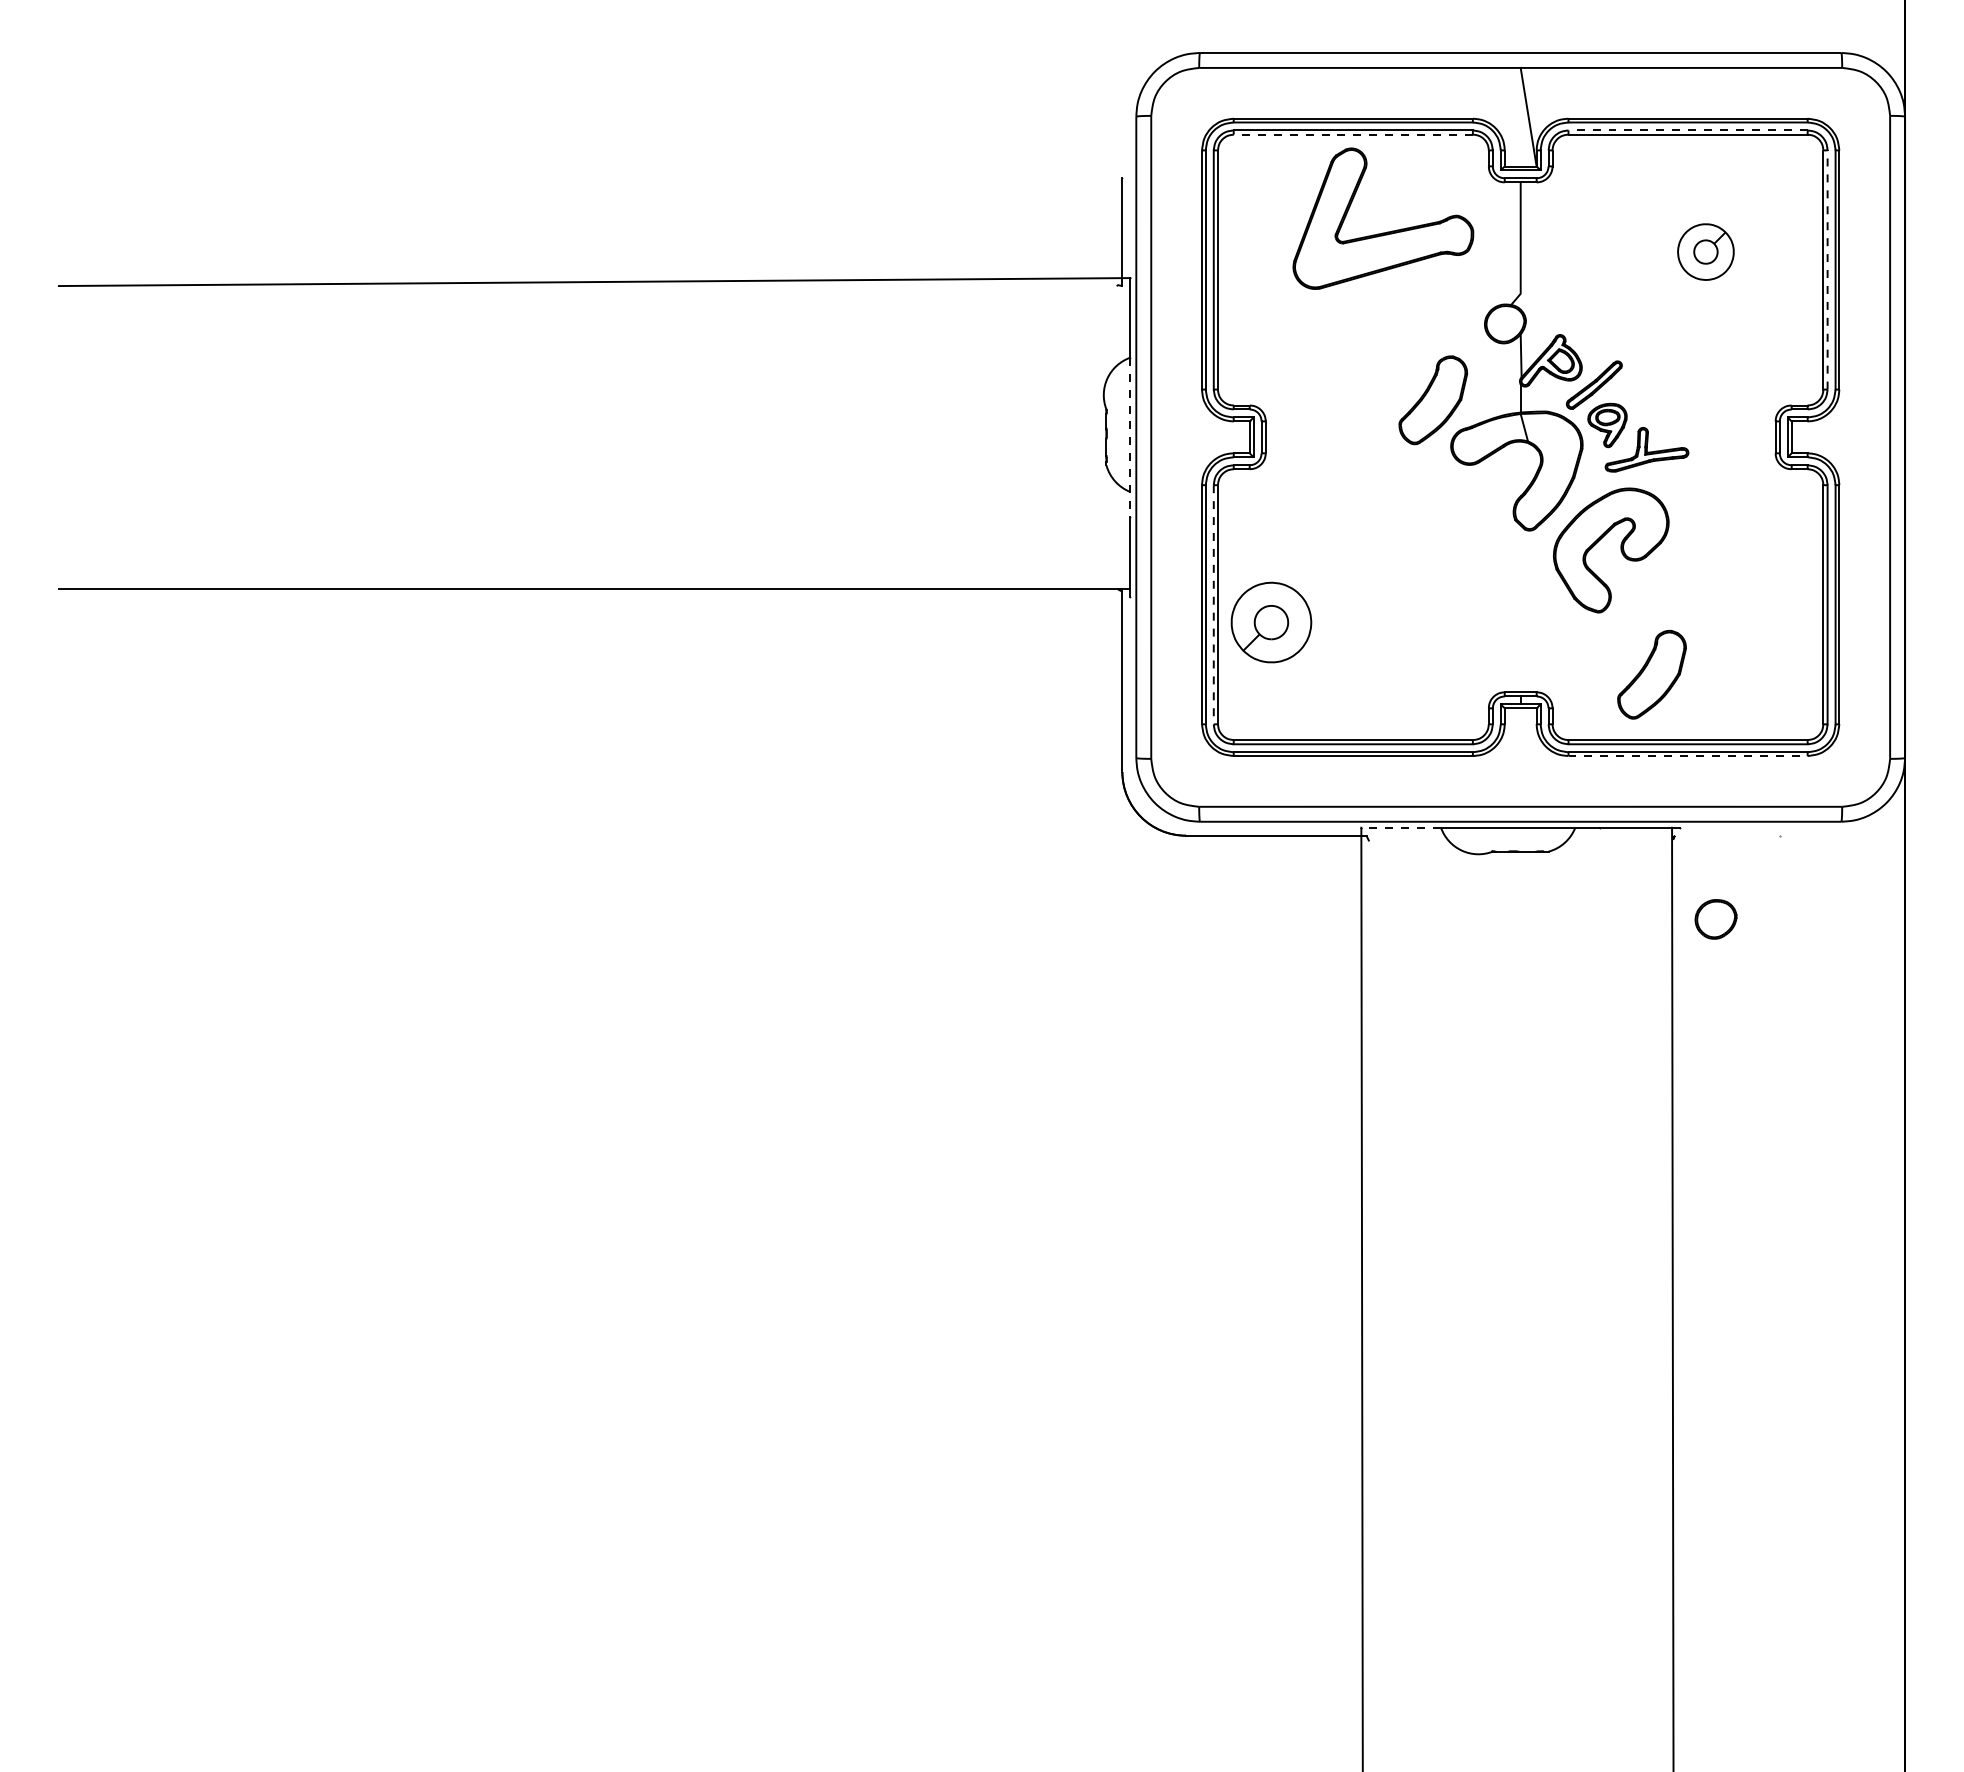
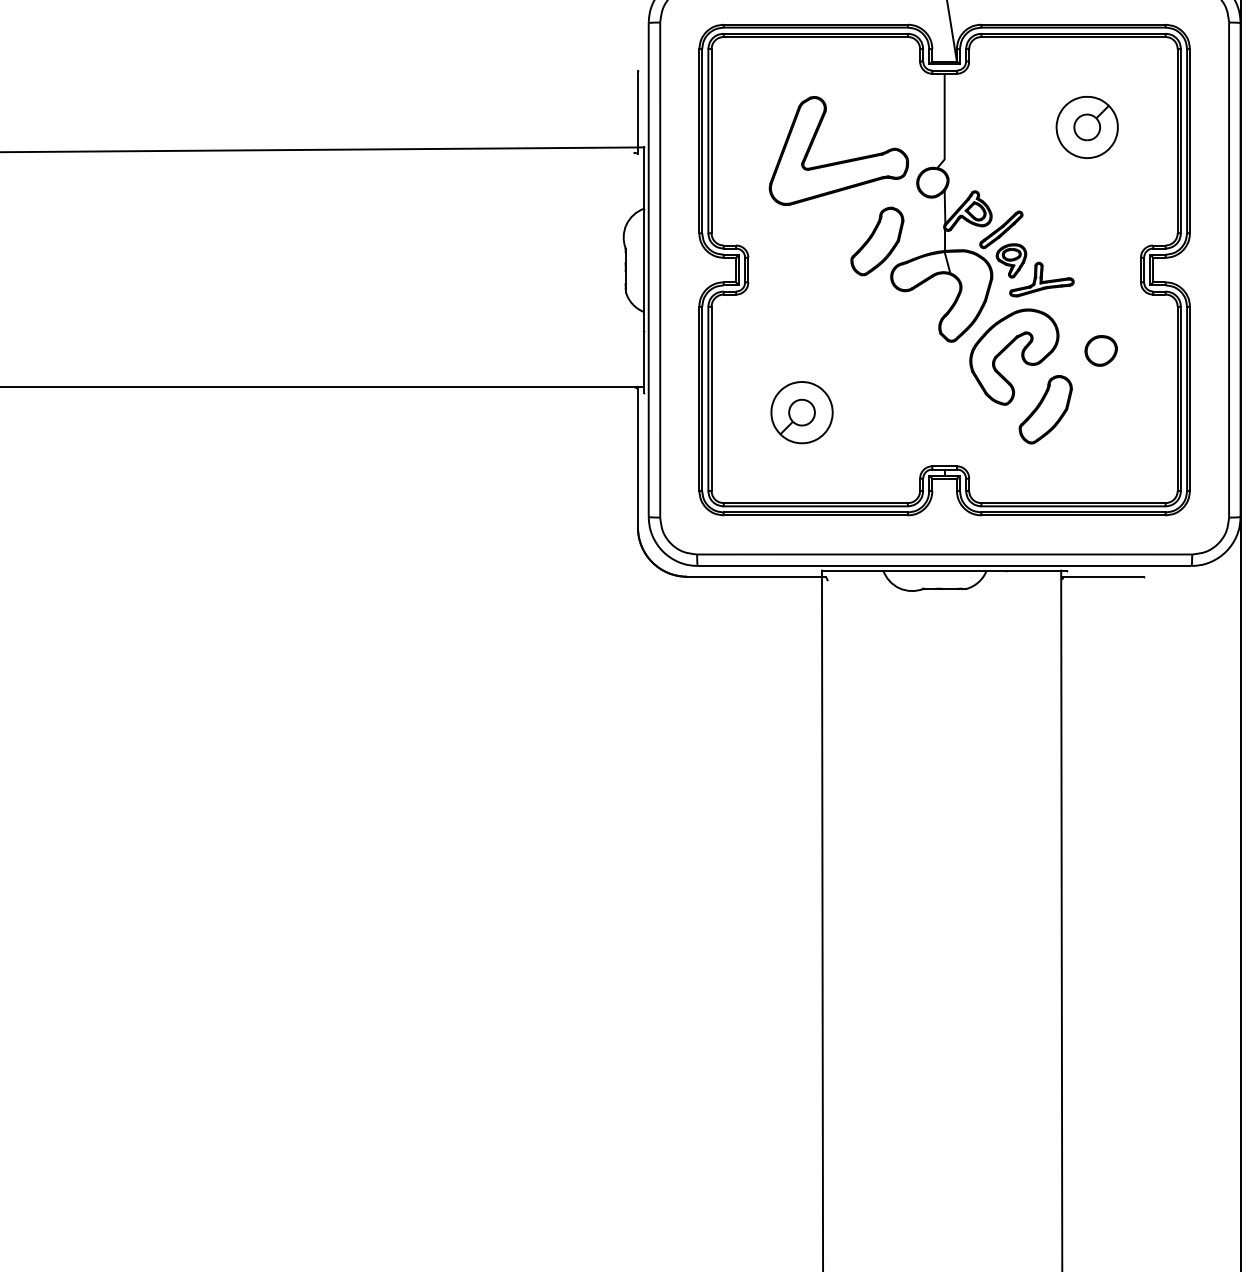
line: (1688, 130) -> (1073, 33), dashed -> solid
line: (1352, 134) -> (815, 36), dashed -> solid
part: (1387, 231) -> (842, 160), moved
part: (1705, 251) -> (1086, 126), size x1.43
line: (1827, 269) -> (1180, 140), dashed -> solid
line: (1130, 437) -> (644, 270), dashed -> solid
line: (1213, 604) -> (708, 398), dashed -> solid
part: (1271, 622) -> (802, 412), moved
part: (1651, 674) -> (1045, 409), moved
line: (1688, 756) -> (1073, 515), dashed -> solid
line: (1401, 827) -> (852, 570), dashed -> solid
line: (1726, 835) -> (1103, 576), added
part: (1715, 919) -> (1100, 350), moved

